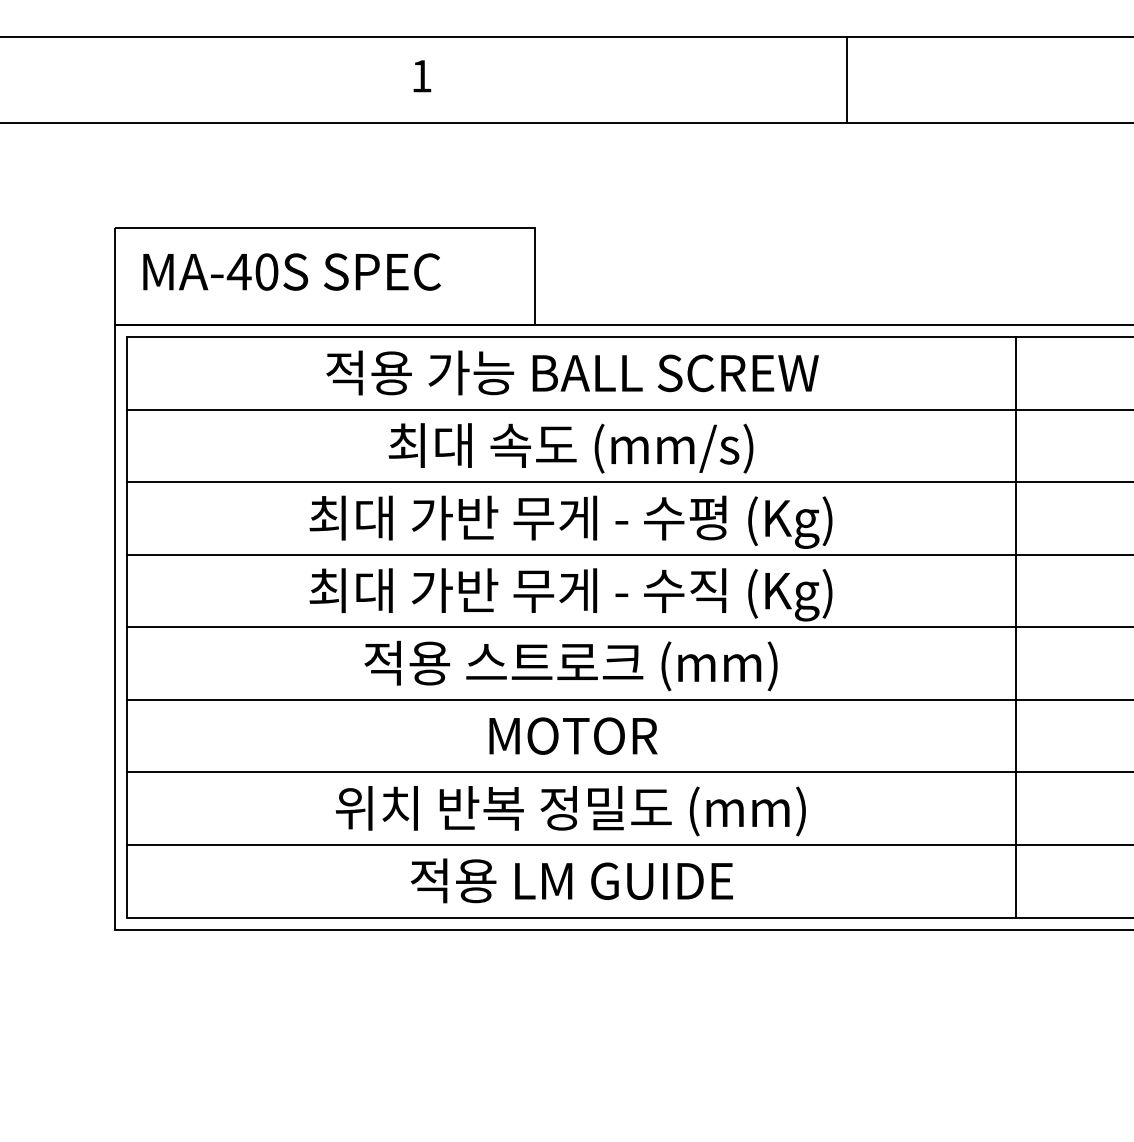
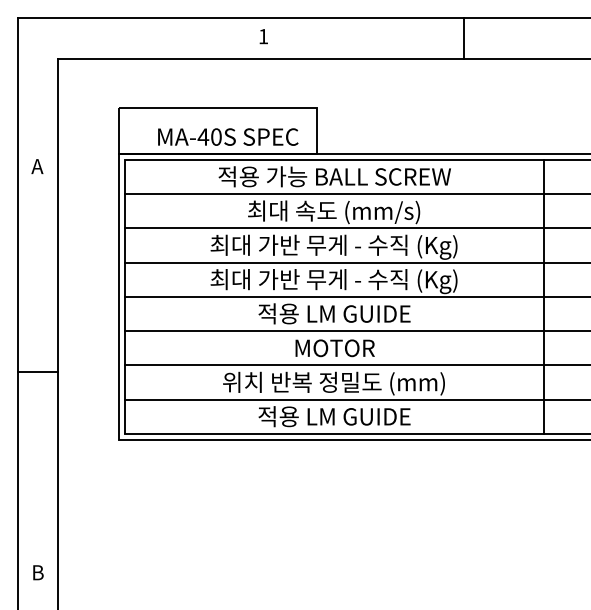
text: (292, 270) -> (228, 136), moved
text: (707, 518) -> (398, 245), 최대 가반 무게 - 수평 (Kg) -> 최대 가반 무게 - 수직 (Kg)
text: (569, 664) -> (333, 314), 적용 스트로크 (mm) -> 적용 LM GUIDE

